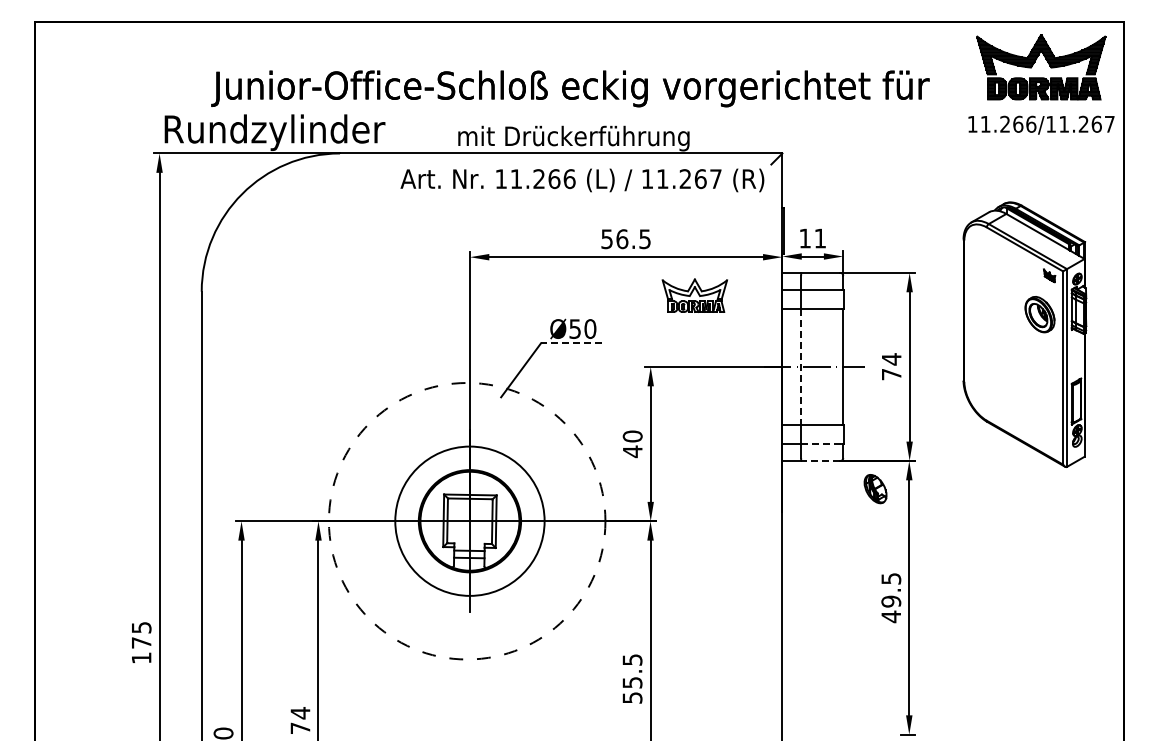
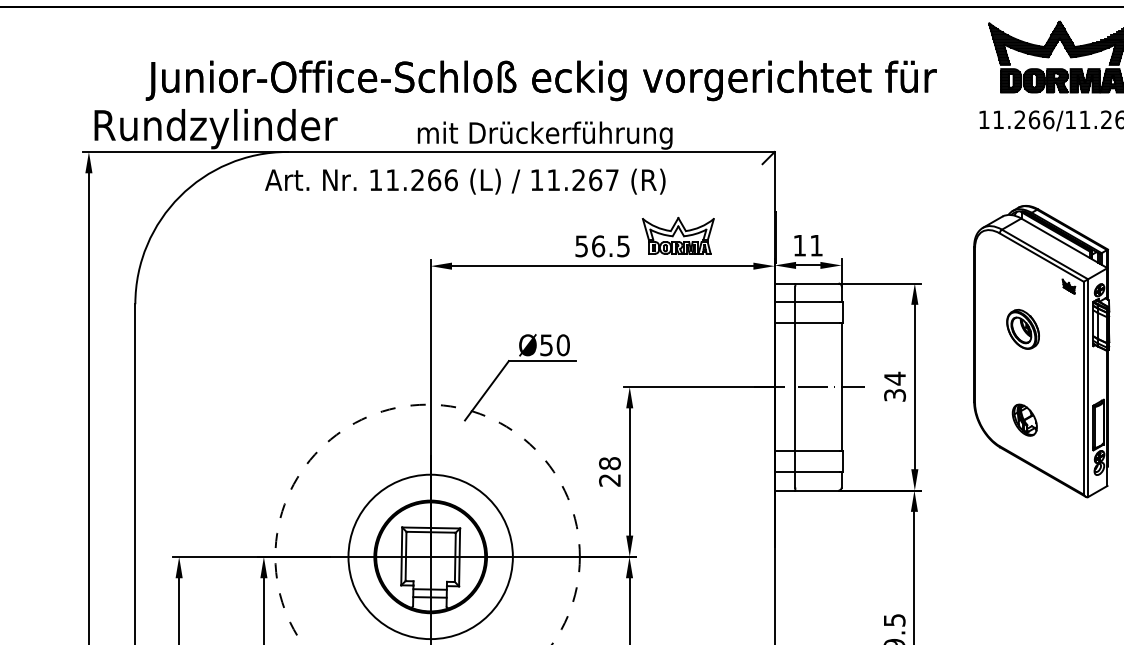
text: (582, 180) -> (465, 181), moved
part: (694, 295) -> (677, 235), moved
part: (1039, 314) -> (1022, 329), moved
line: (571, 343) -> (542, 361), dashed -> solid
line: (801, 367) -> (795, 387), dashed -> solid
text: (891, 374) -> (894, 395), 74 -> 34
text: (632, 444) -> (609, 472), 40 -> 28
line: (822, 444) -> (818, 472), dashed -> solid
line: (820, 460) -> (816, 490), dashed -> solid
part: (875, 489) -> (1024, 420), moved

